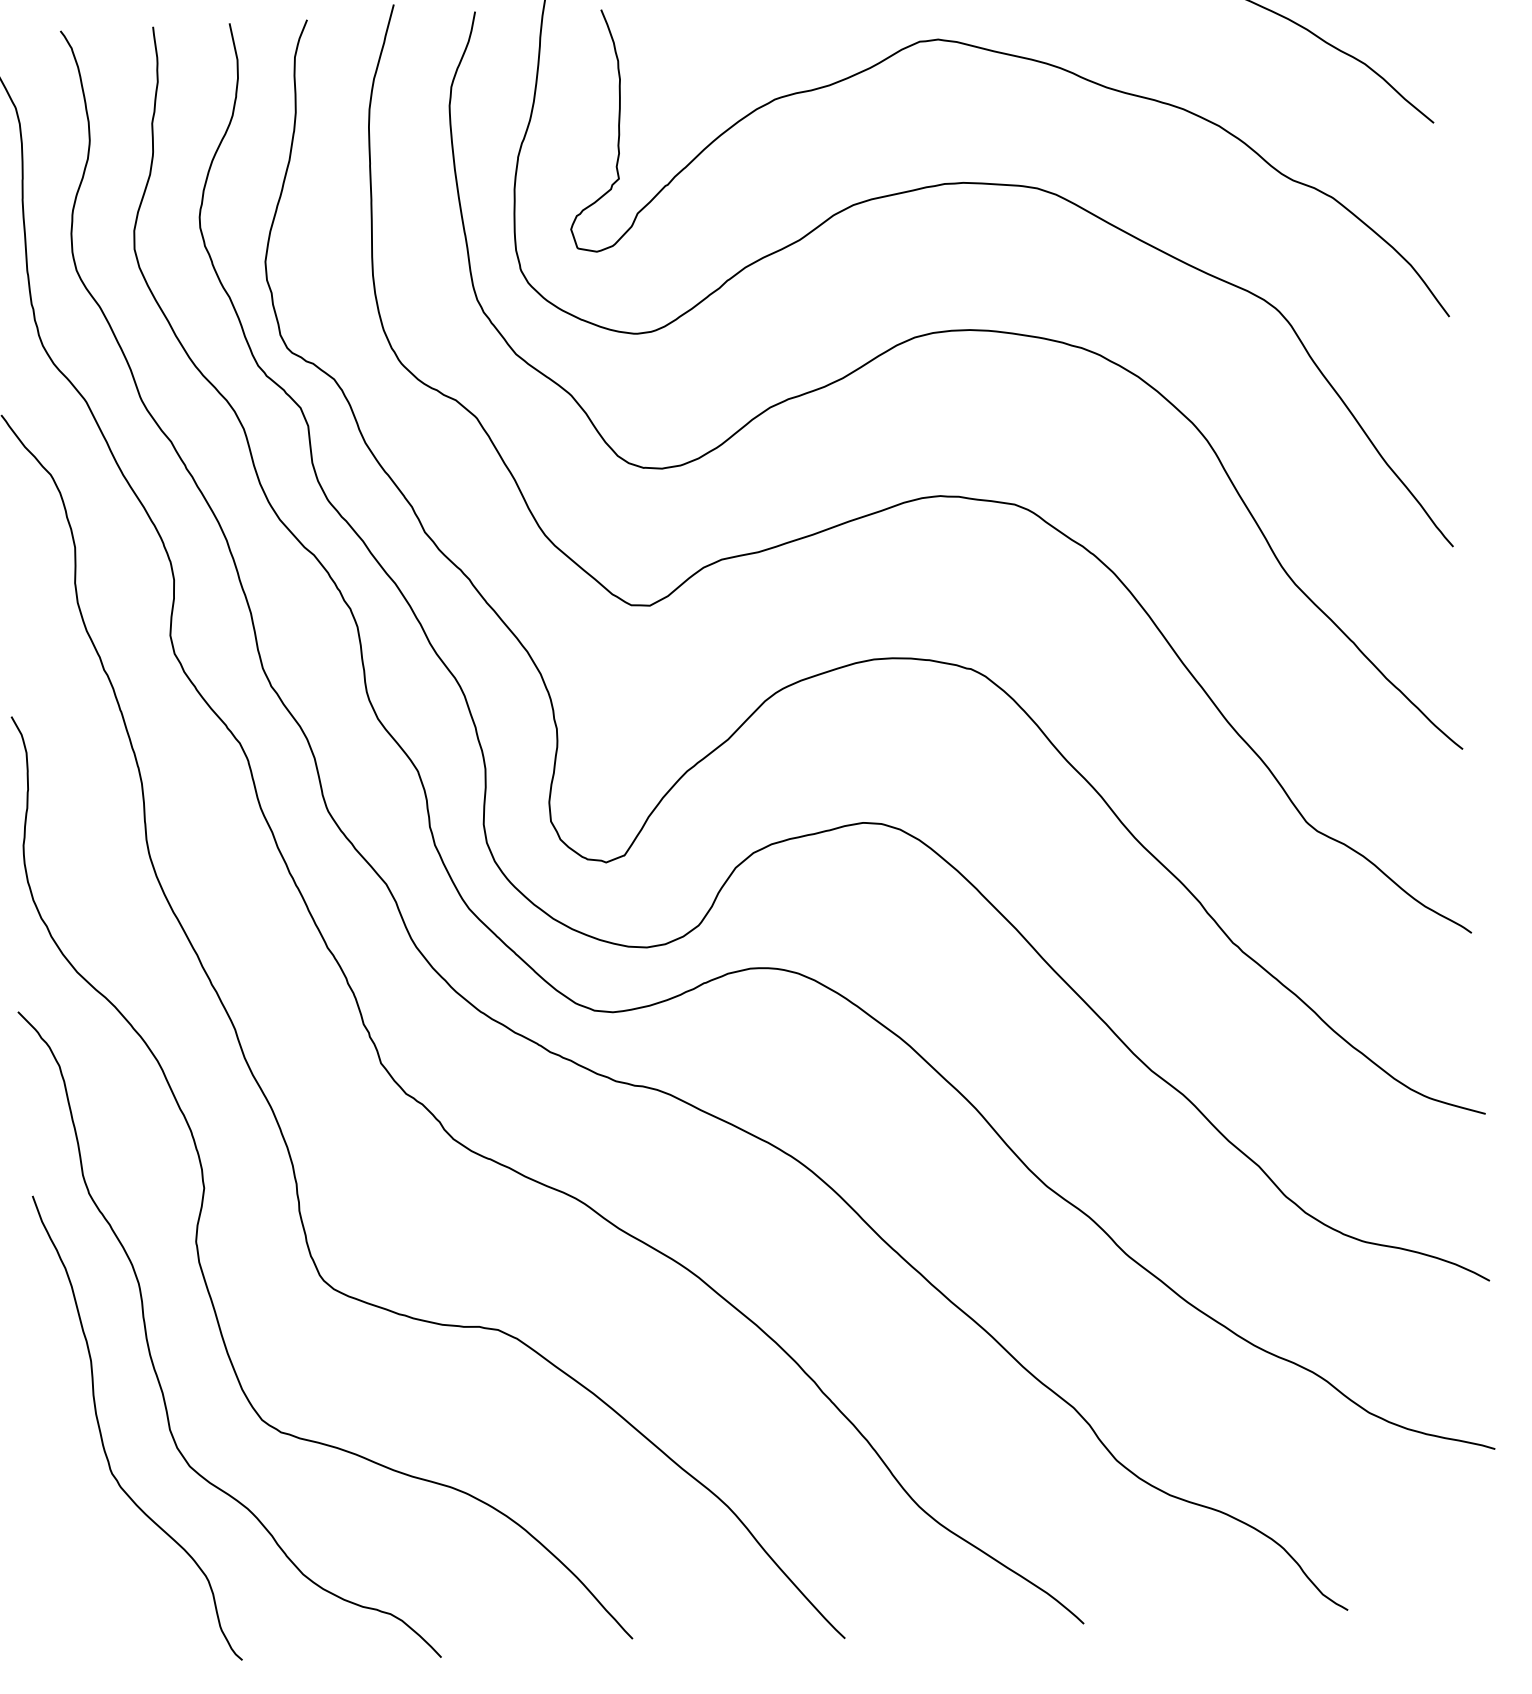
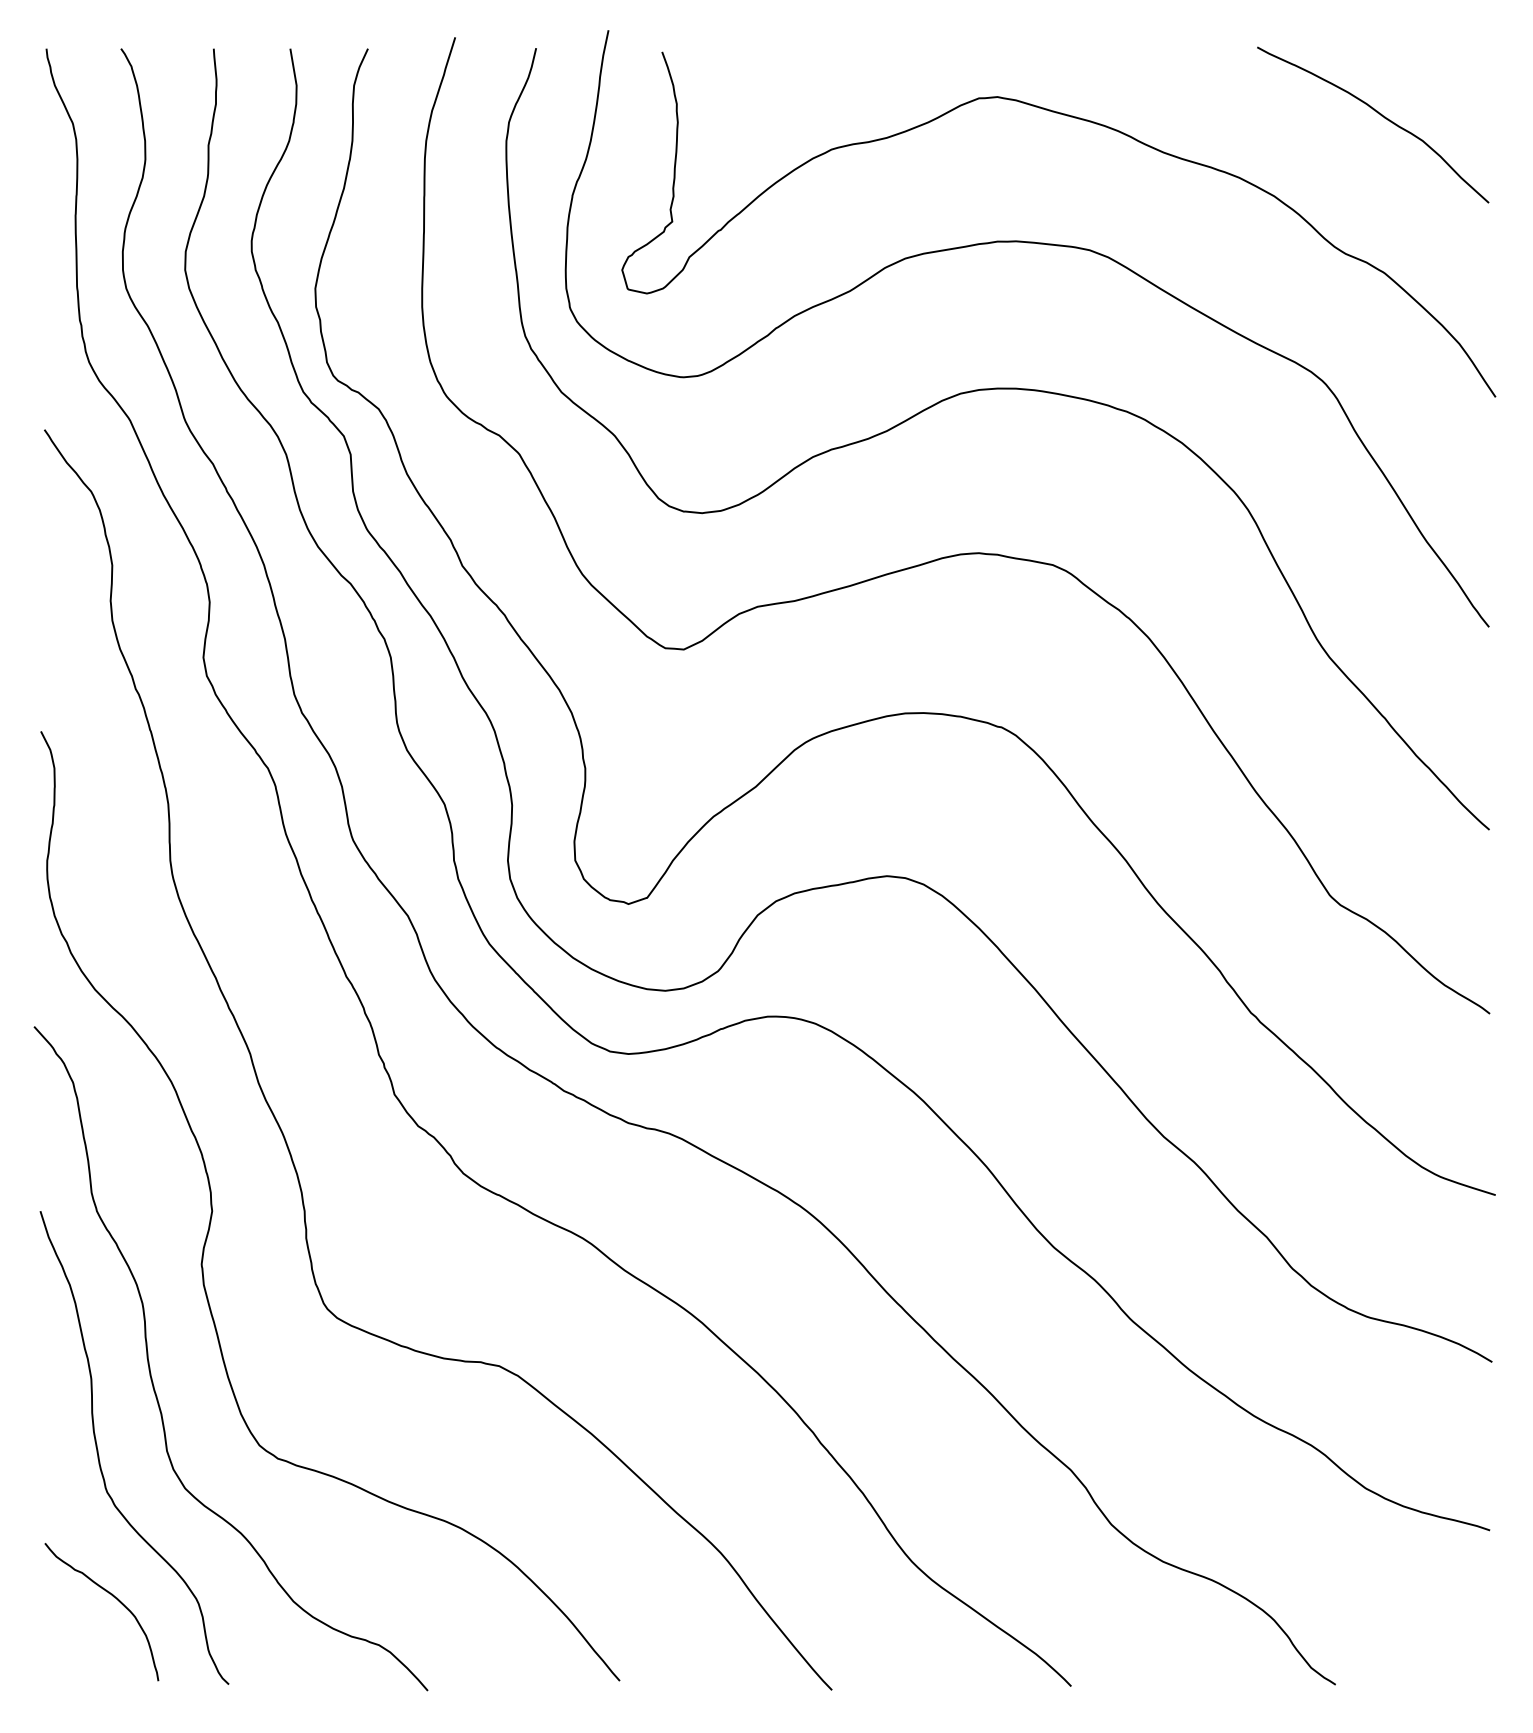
curve: (123, 1578) -> (113, 1597), added

